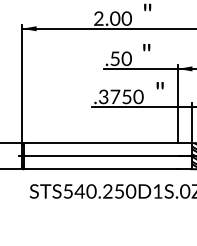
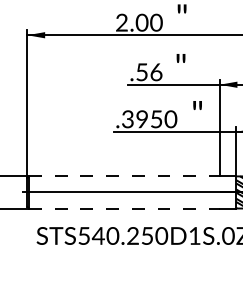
text: (126, 58) -> (156, 71), .50 -> .56
text: (115, 97) -> (142, 119), .3750 -> .3950
line: (100, 143) -> (124, 176), solid -> dashed
line: (100, 169) -> (124, 208), solid -> dashed

